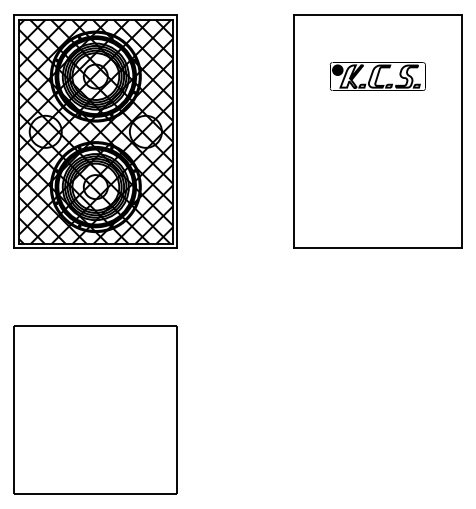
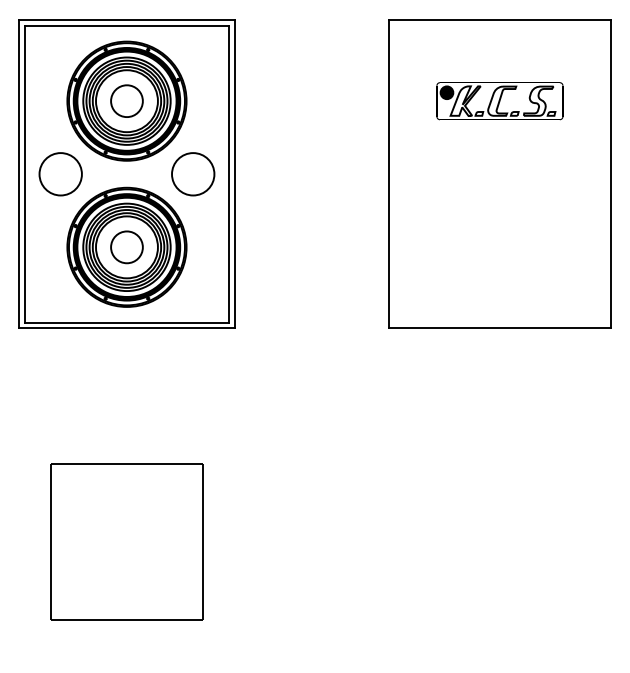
hatch: (95, 132) -> (126, 174), removed
part: (95, 409) -> (126, 541), size x0.7

